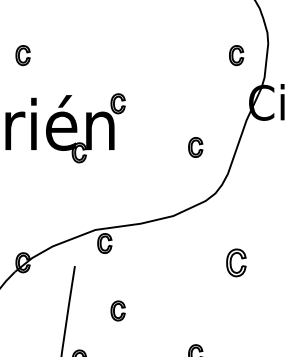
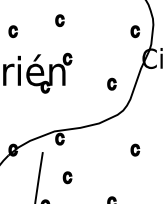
part: (104, 35) -> (59, 20), added
part: (236, 261) -> (135, 149), size x0.71

